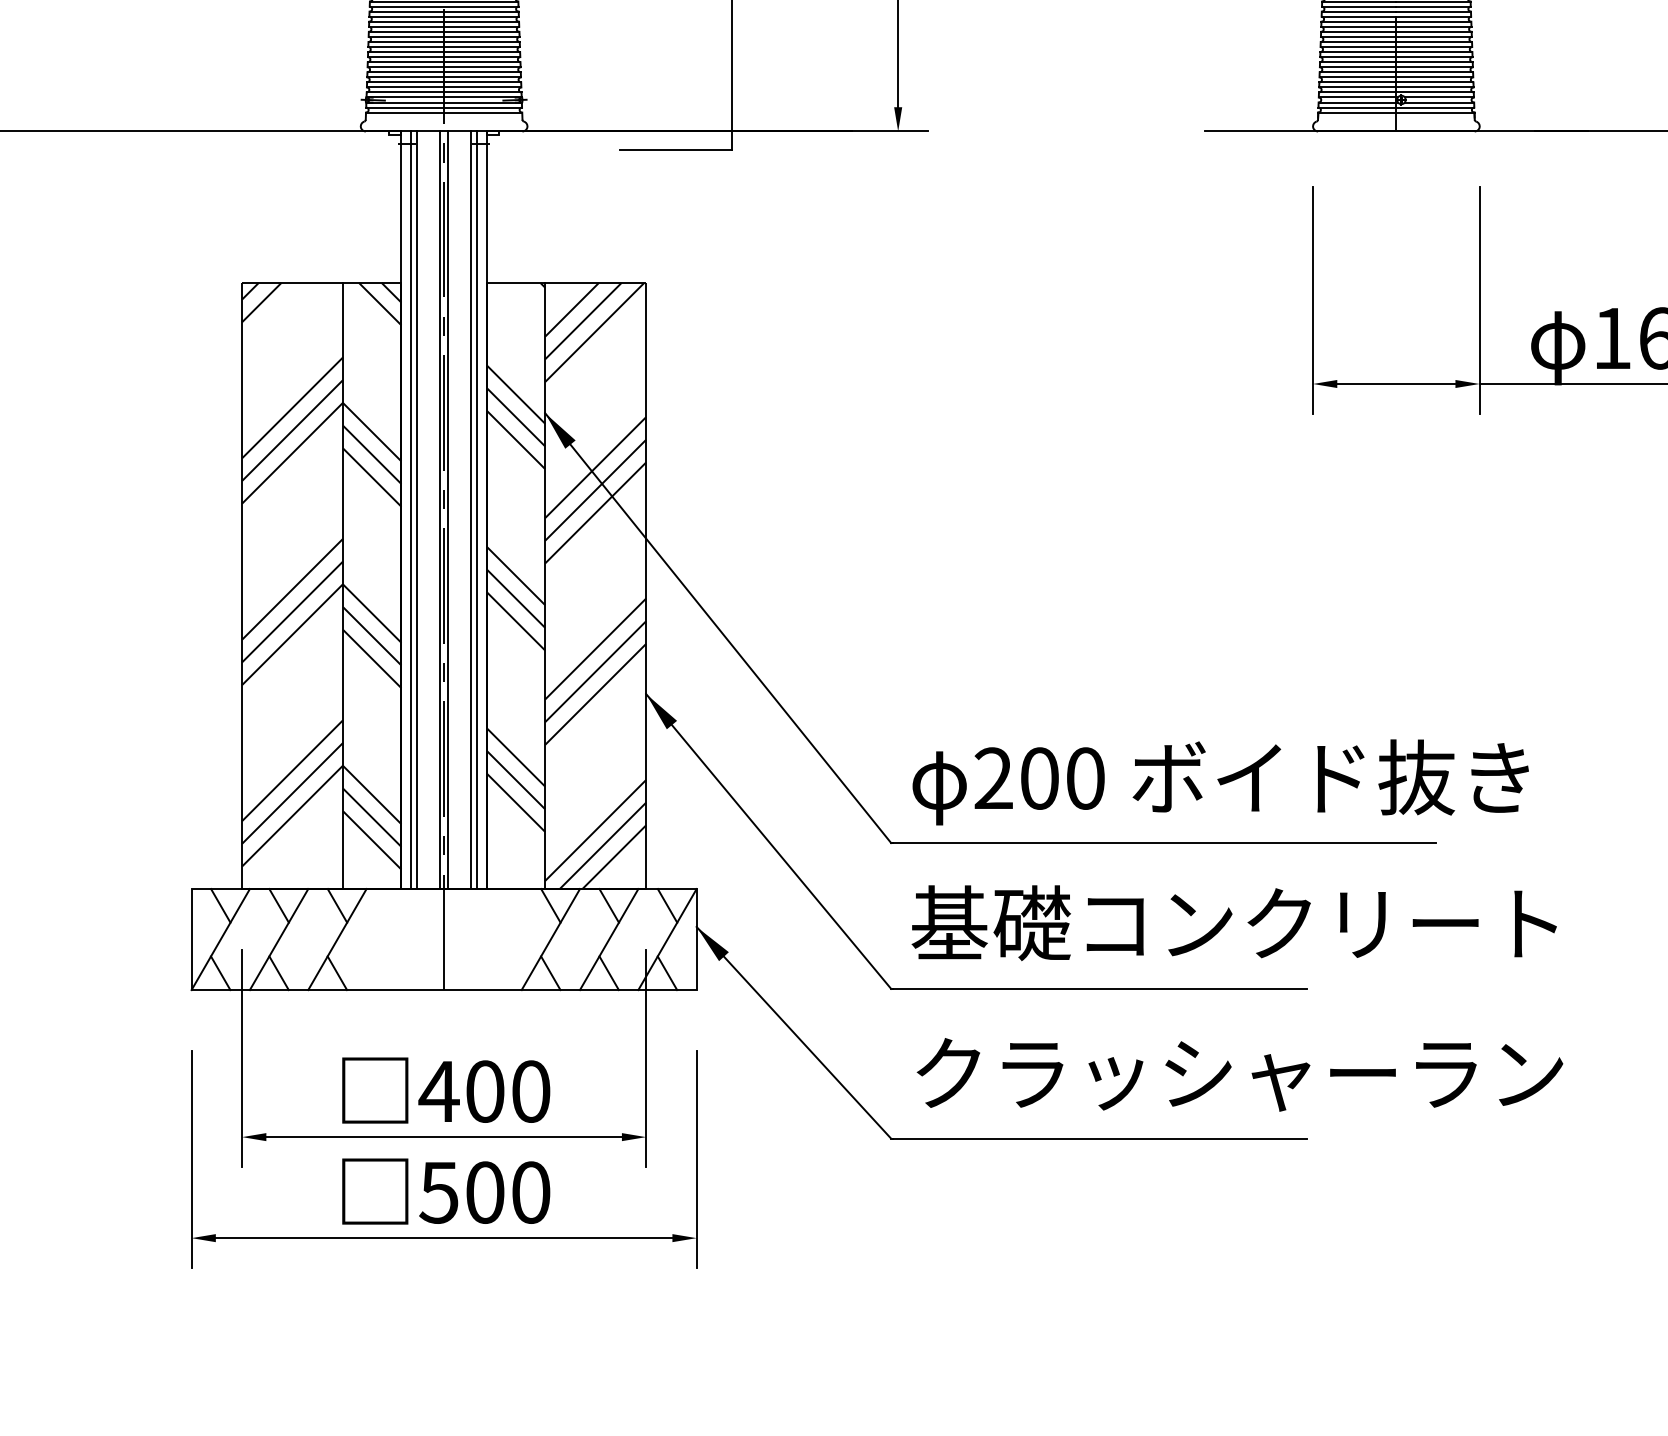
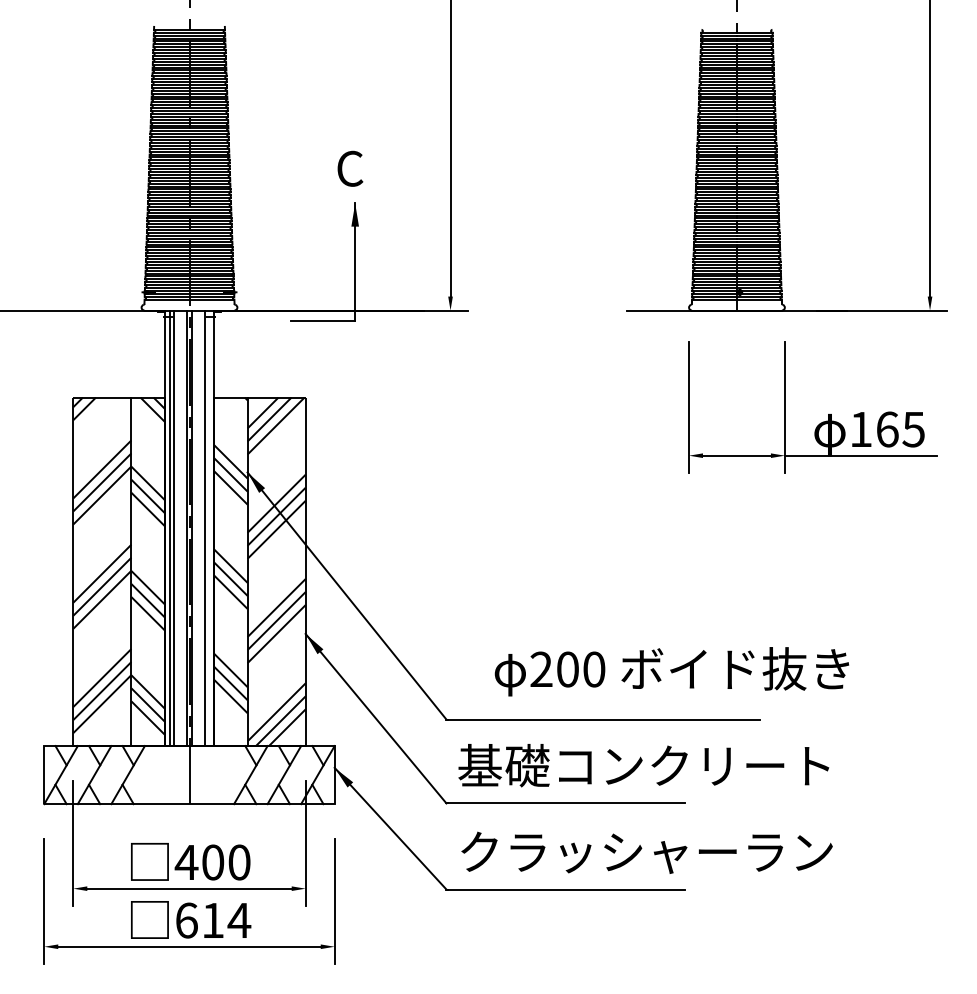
line: (477, 510) -> (208, 528), removed
text: (1219, 781) -> (671, 671), moved
text: (485, 1192) -> (213, 920), 500 -> 614

